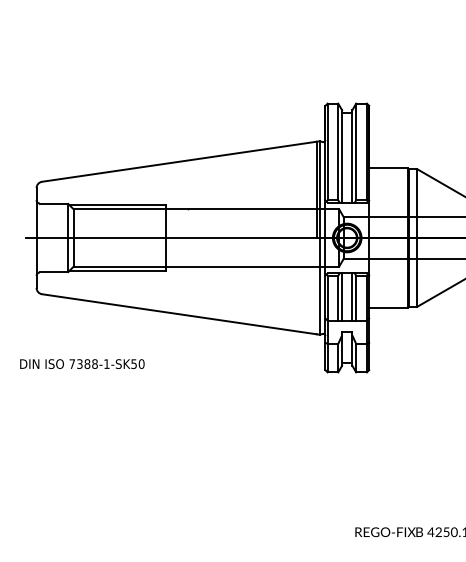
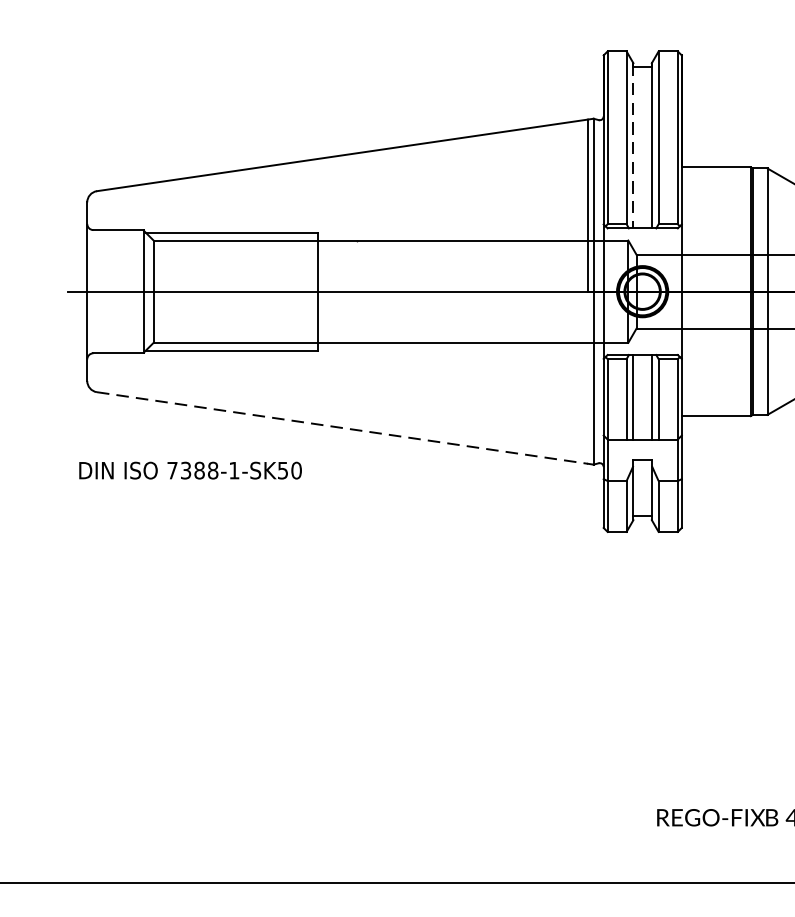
line: (342, 156) -> (634, 145), solid -> dashed
line: (179, 314) -> (342, 428), solid -> dashed
text: (82, 363) -> (190, 469), moved

